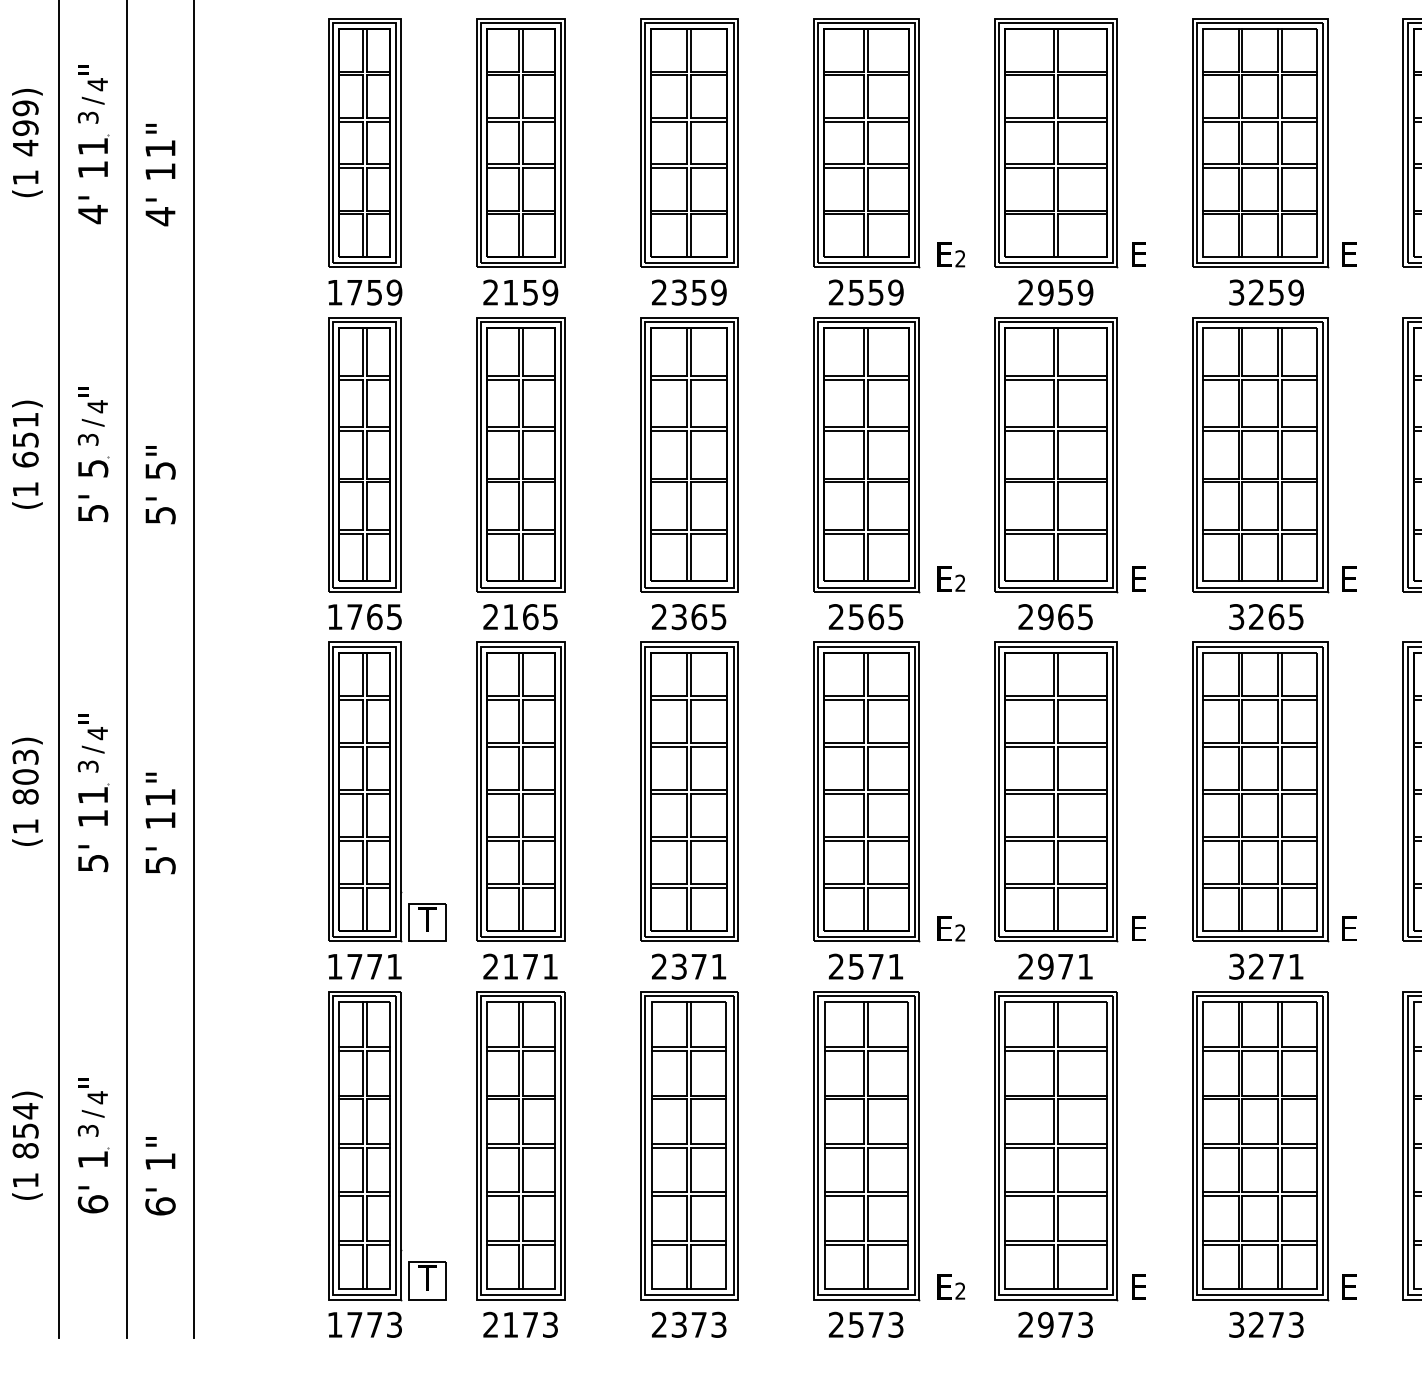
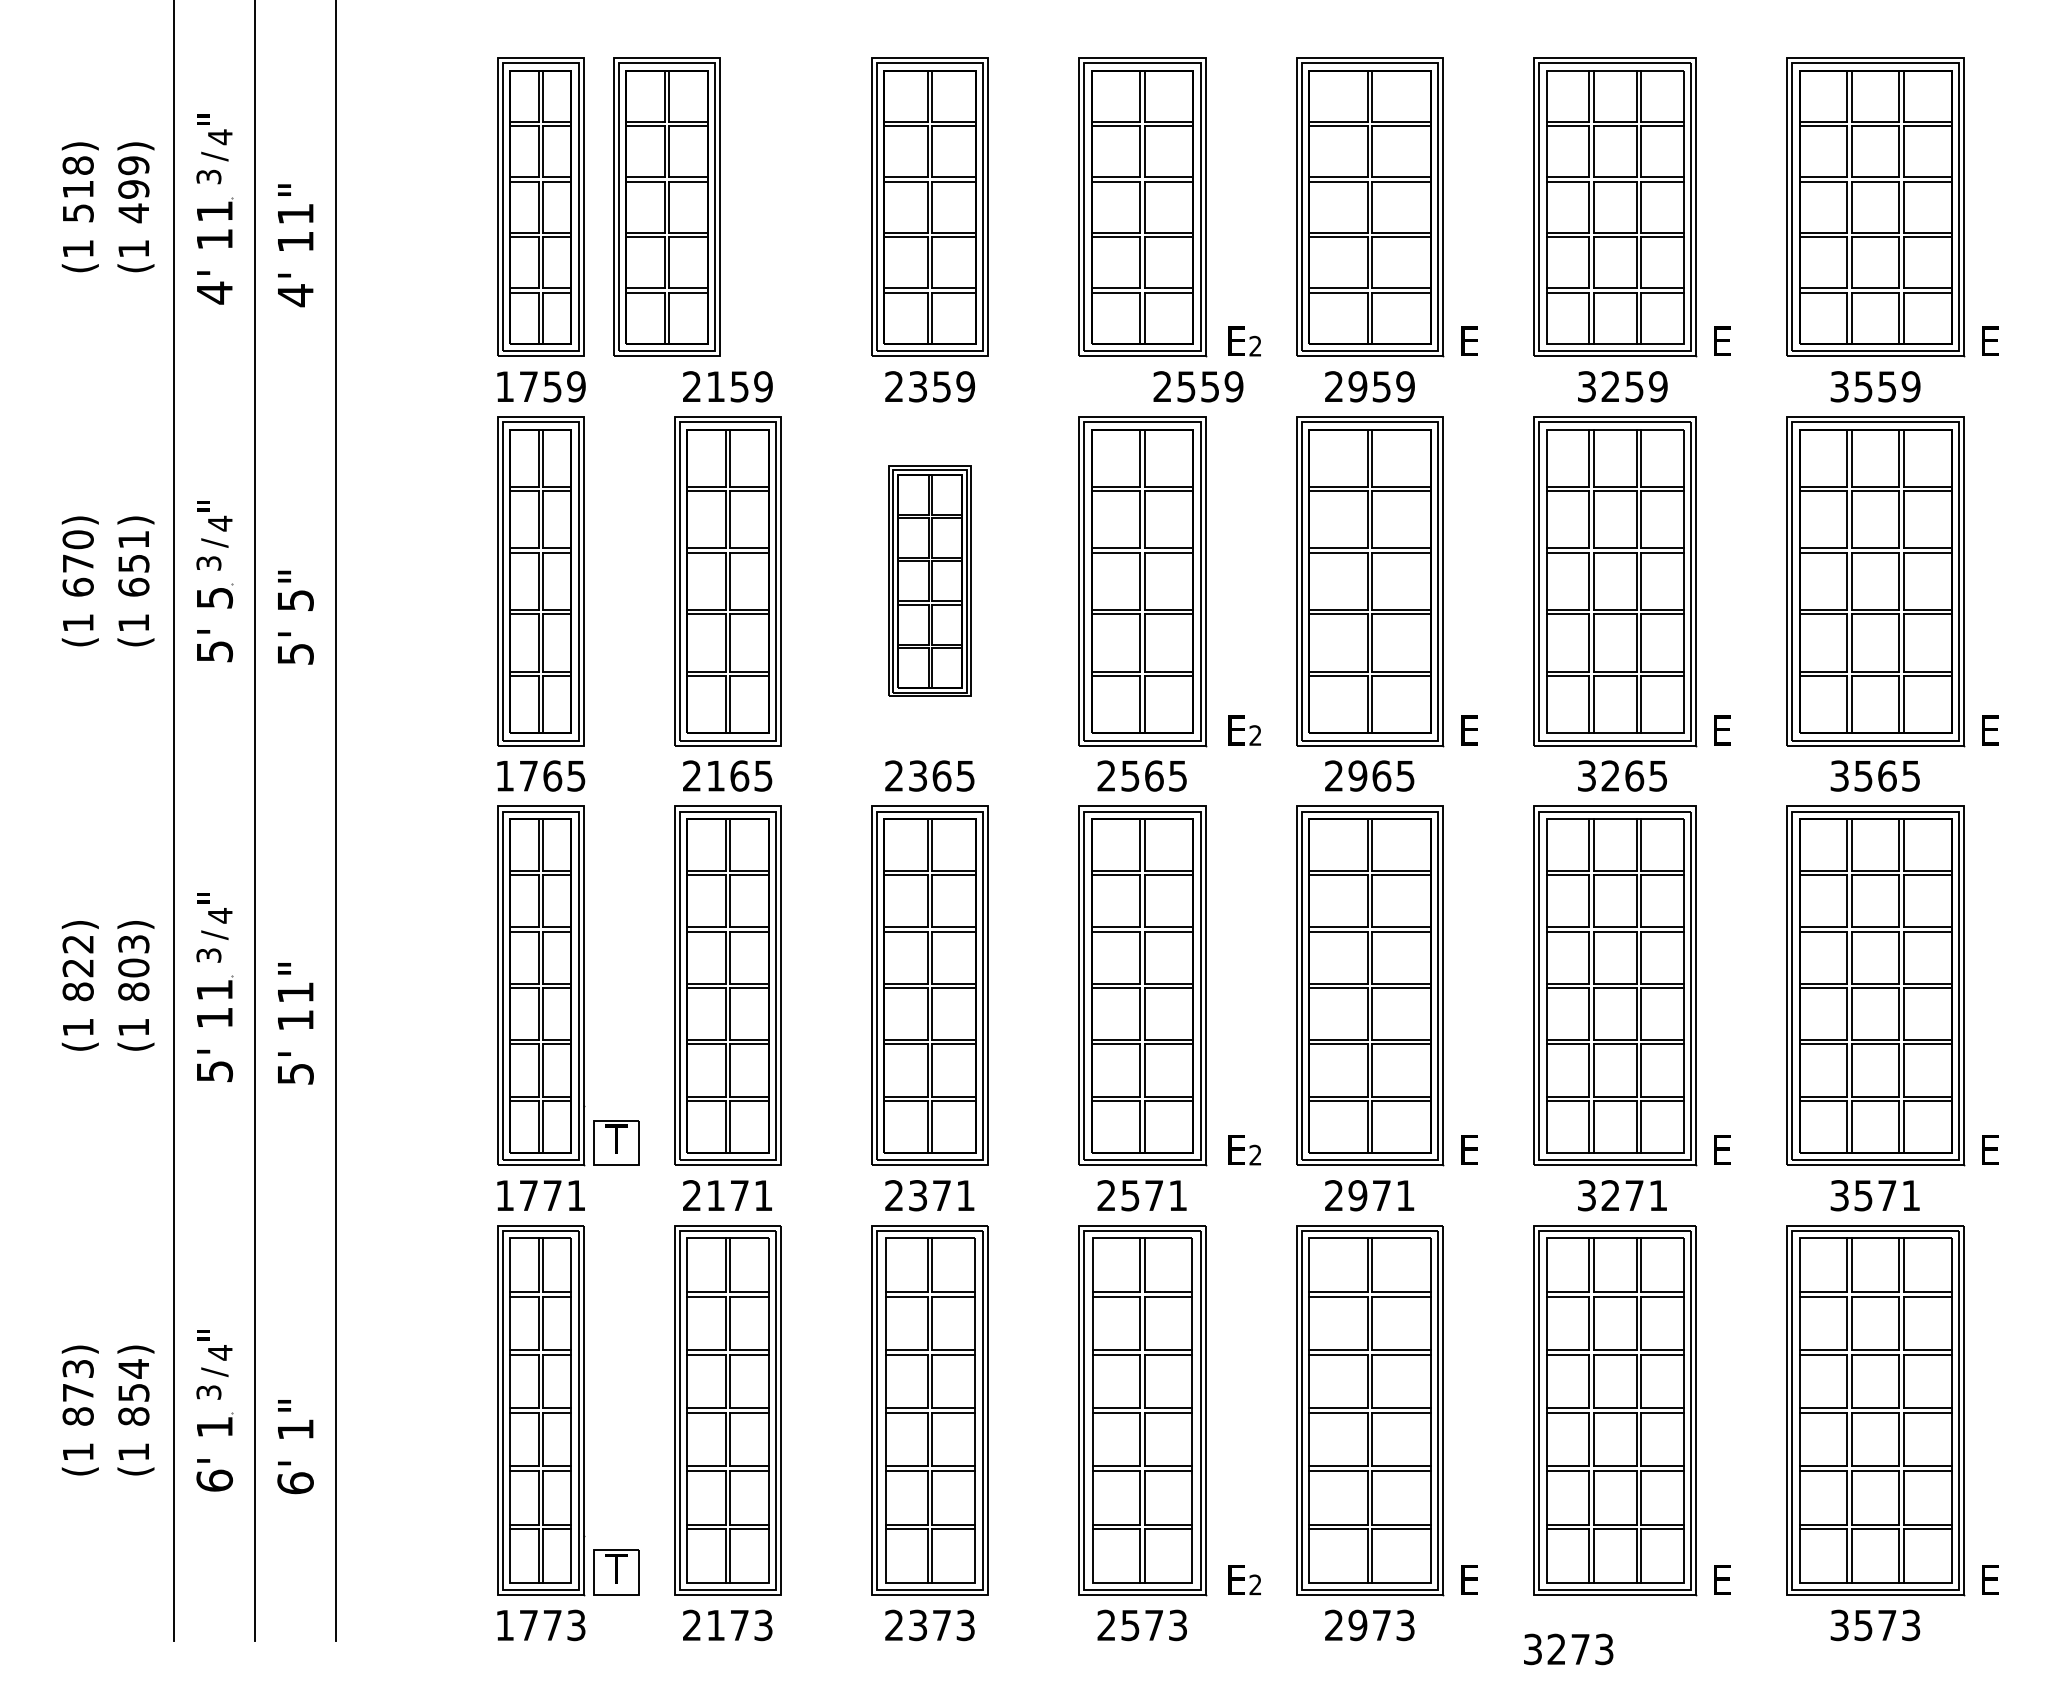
part: (520, 142) -> (666, 206), moved
text: (866, 292) -> (1198, 386), moved
part: (688, 454) -> (929, 581), size x0.7
text: (1266, 1324) -> (1568, 1649), moved

